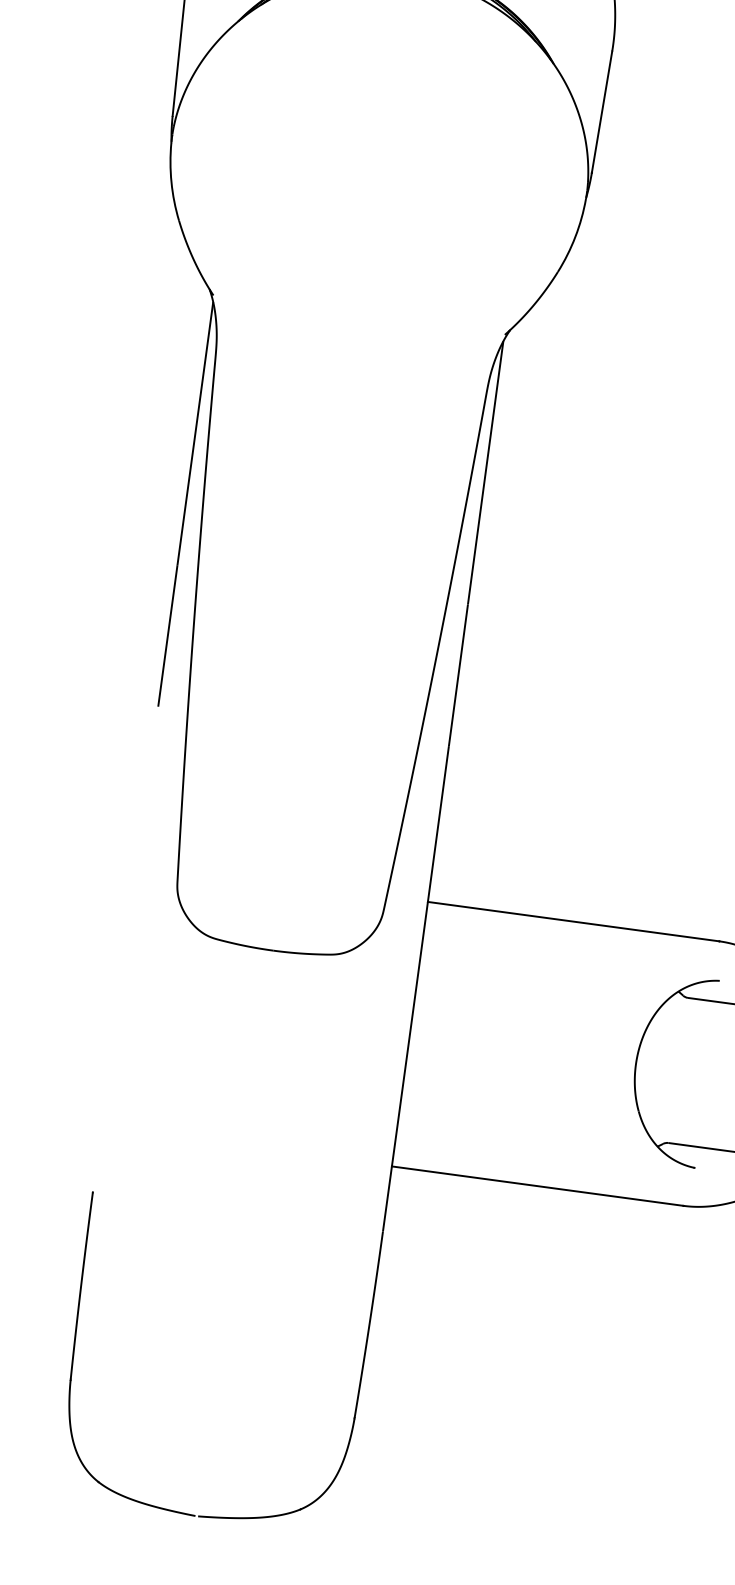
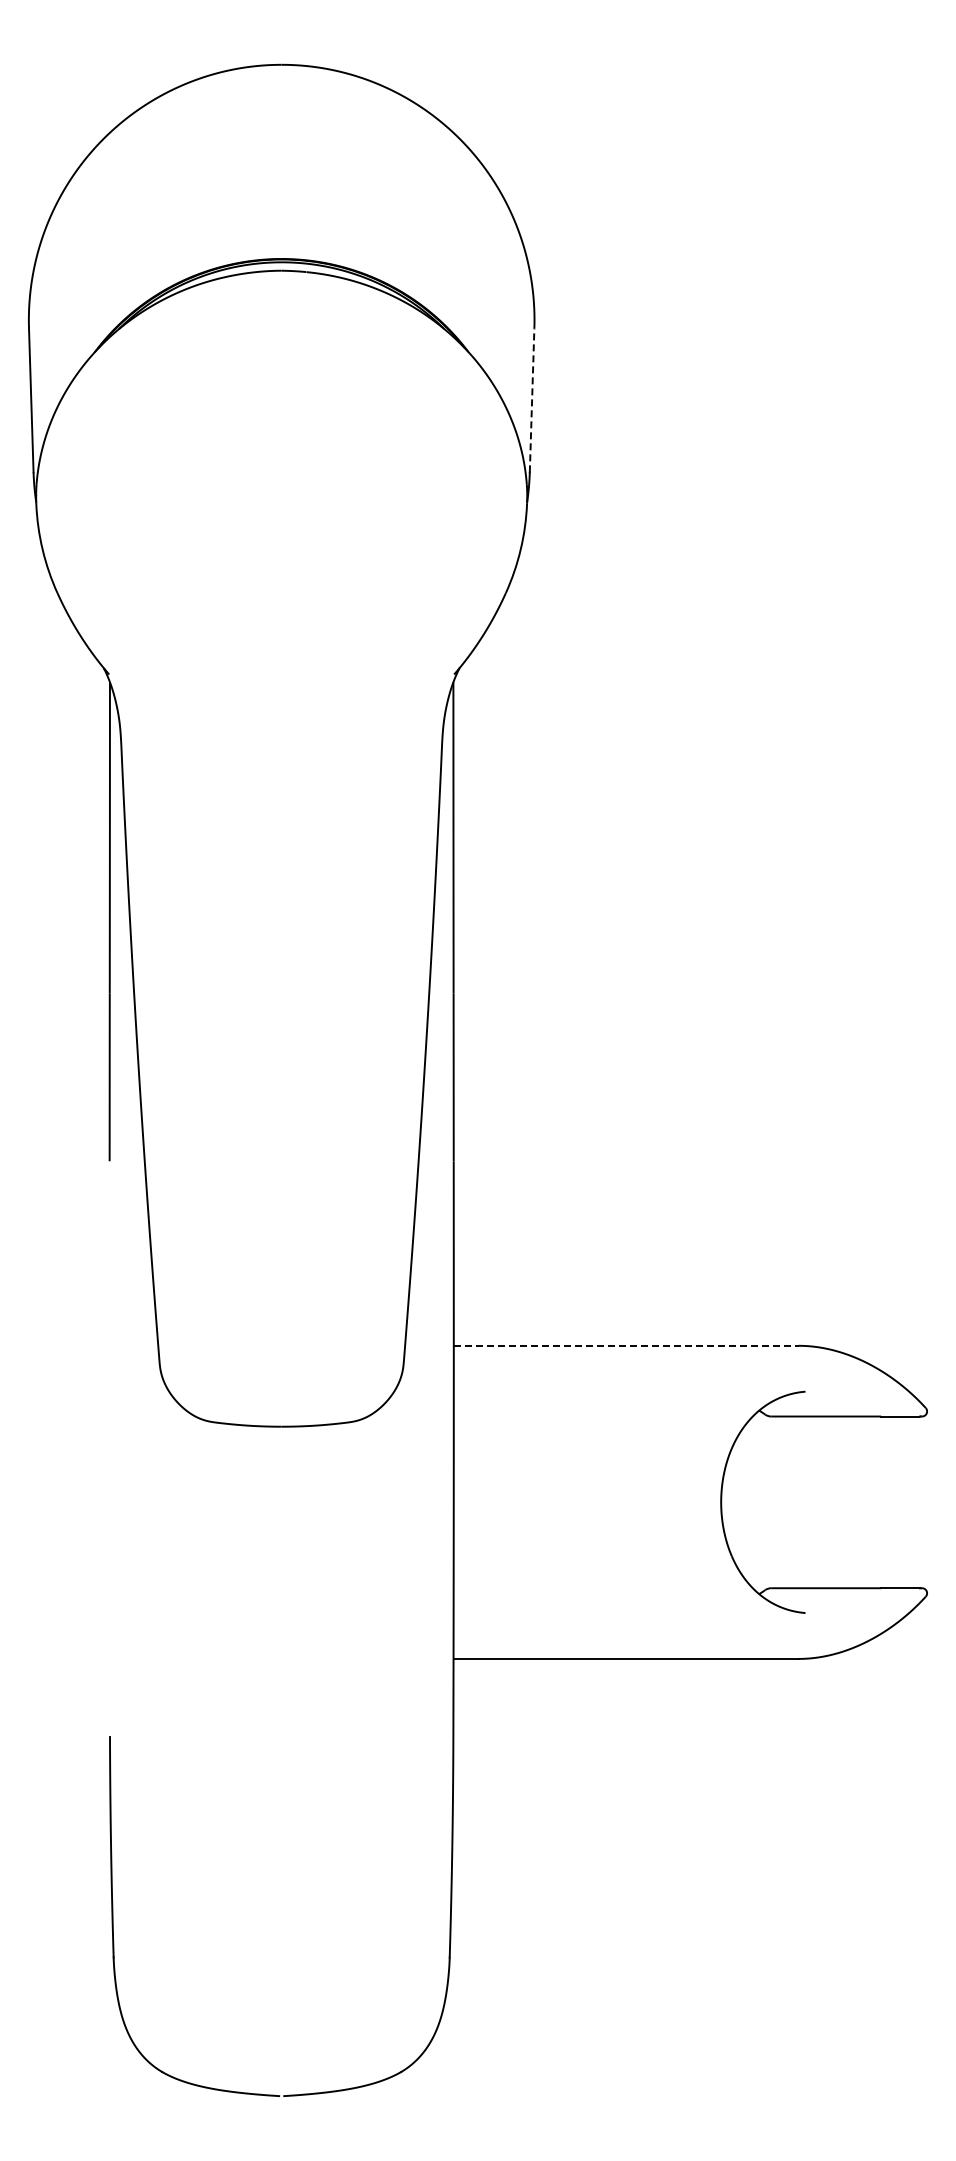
line: (602, 111) -> (532, 399), solid -> dashed
line: (573, 921) -> (626, 1345), solid -> dashed

